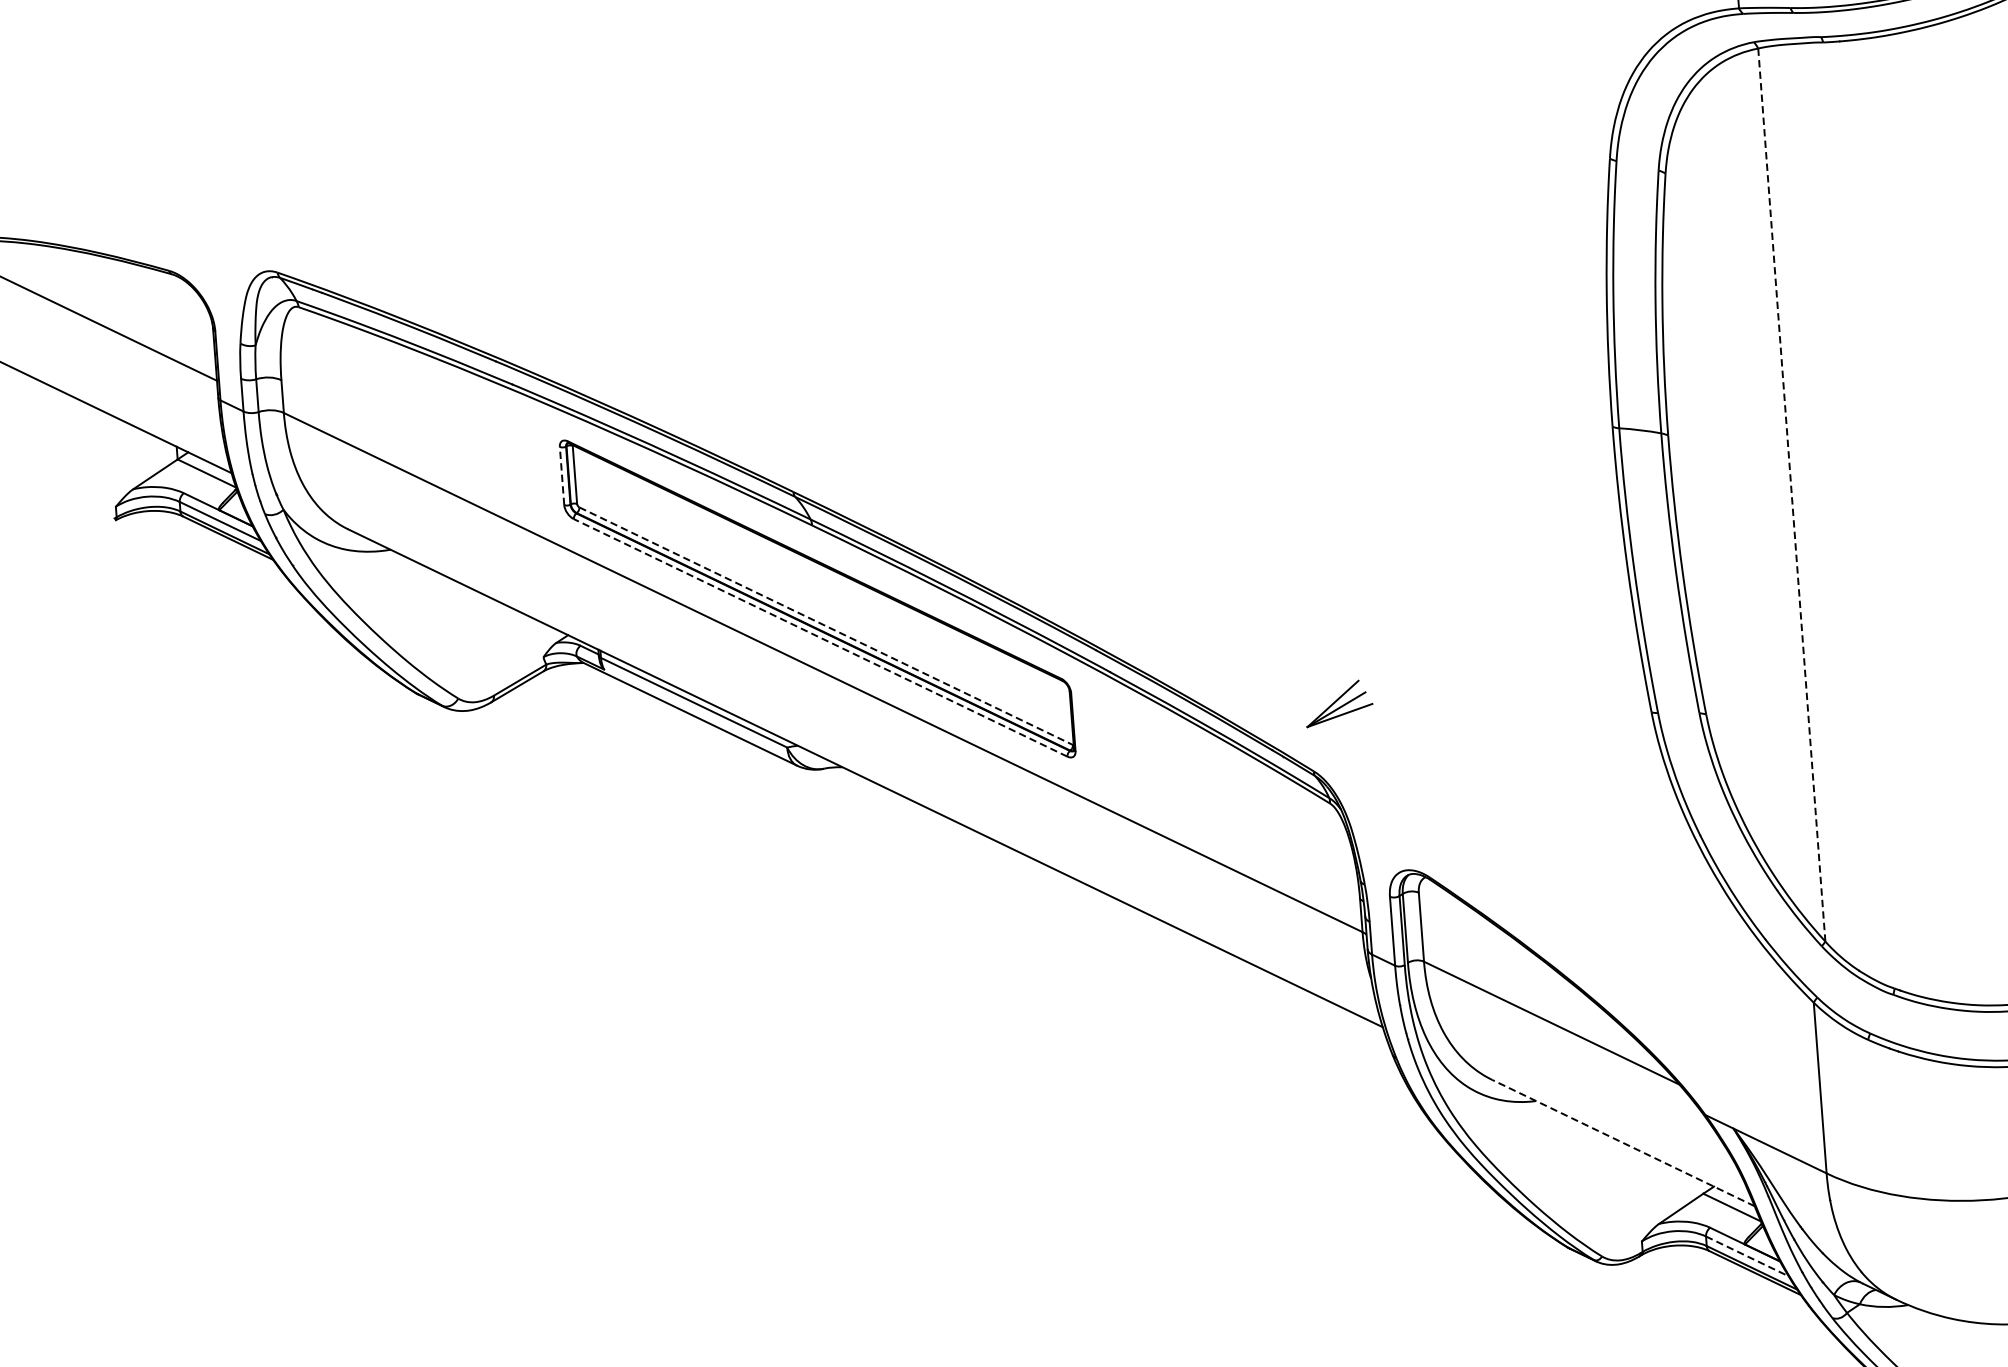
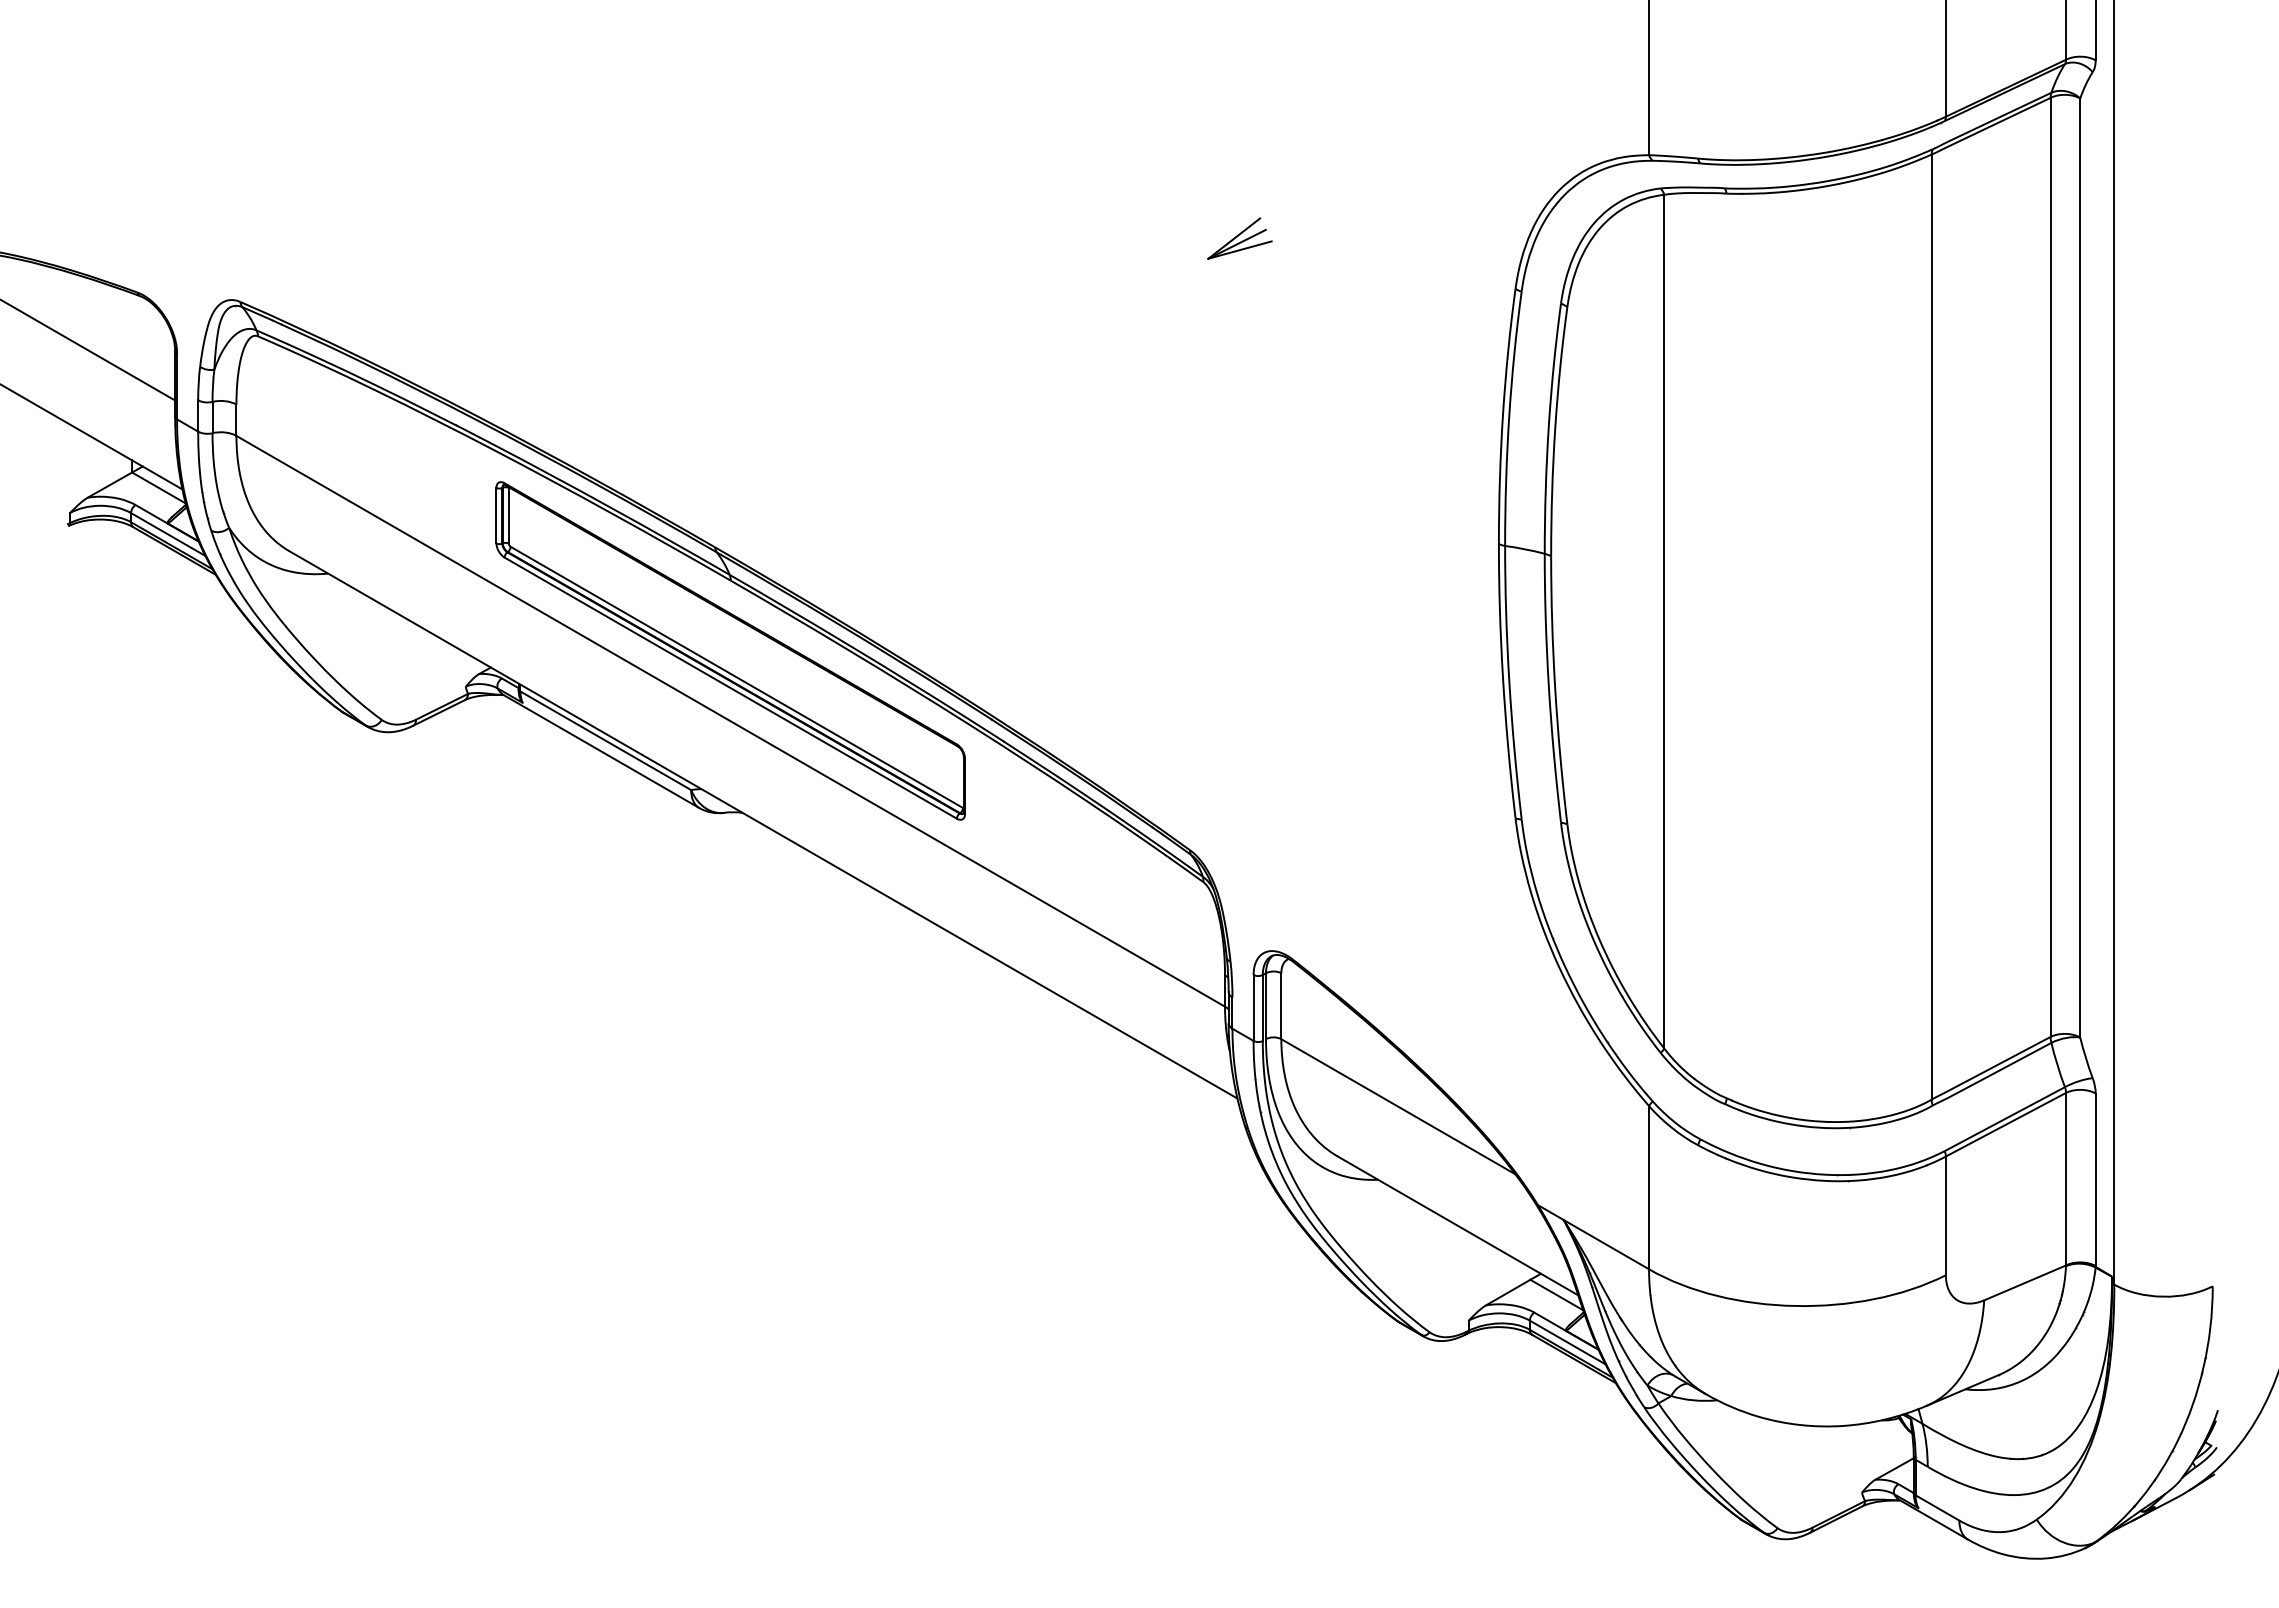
line: (562, 475) -> (496, 515), dashed -> solid
line: (1791, 494) -> (1664, 621), dashed -> solid
line: (826, 626) -> (737, 677), dashed -> solid
line: (820, 637) -> (730, 687), dashed -> solid
part: (1338, 703) -> (1239, 238), moved
line: (1623, 1142) -> (1458, 1225), dashed -> solid
line: (1747, 1256) -> (1567, 1342), dashed -> solid

